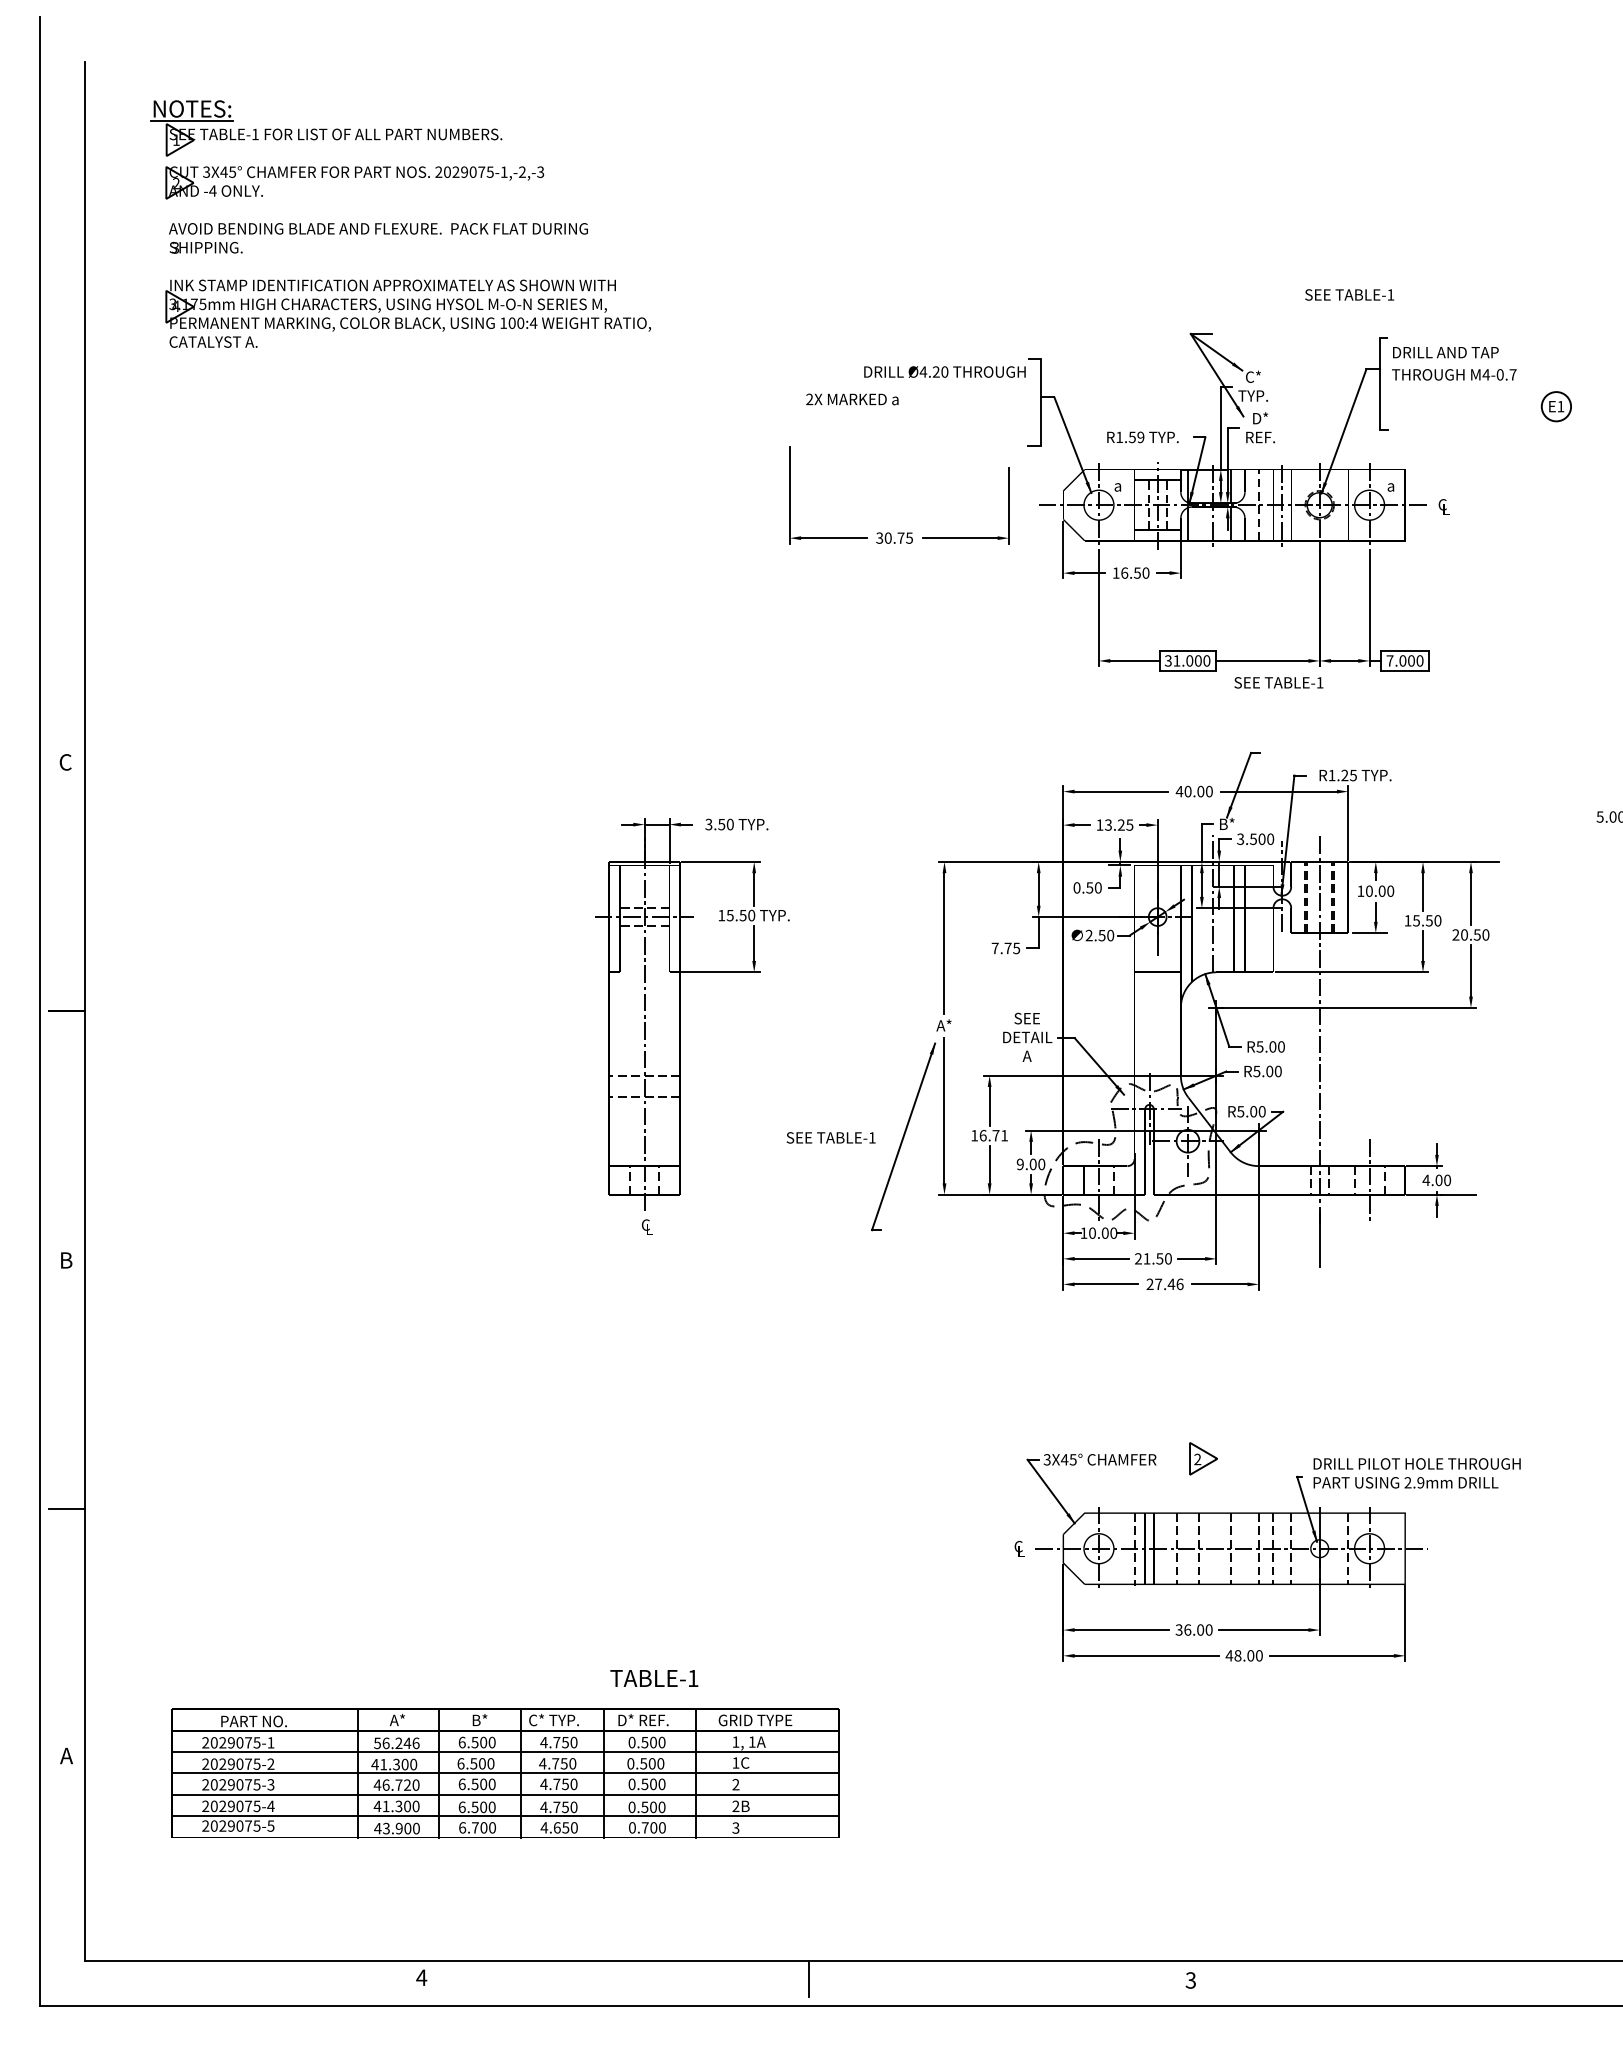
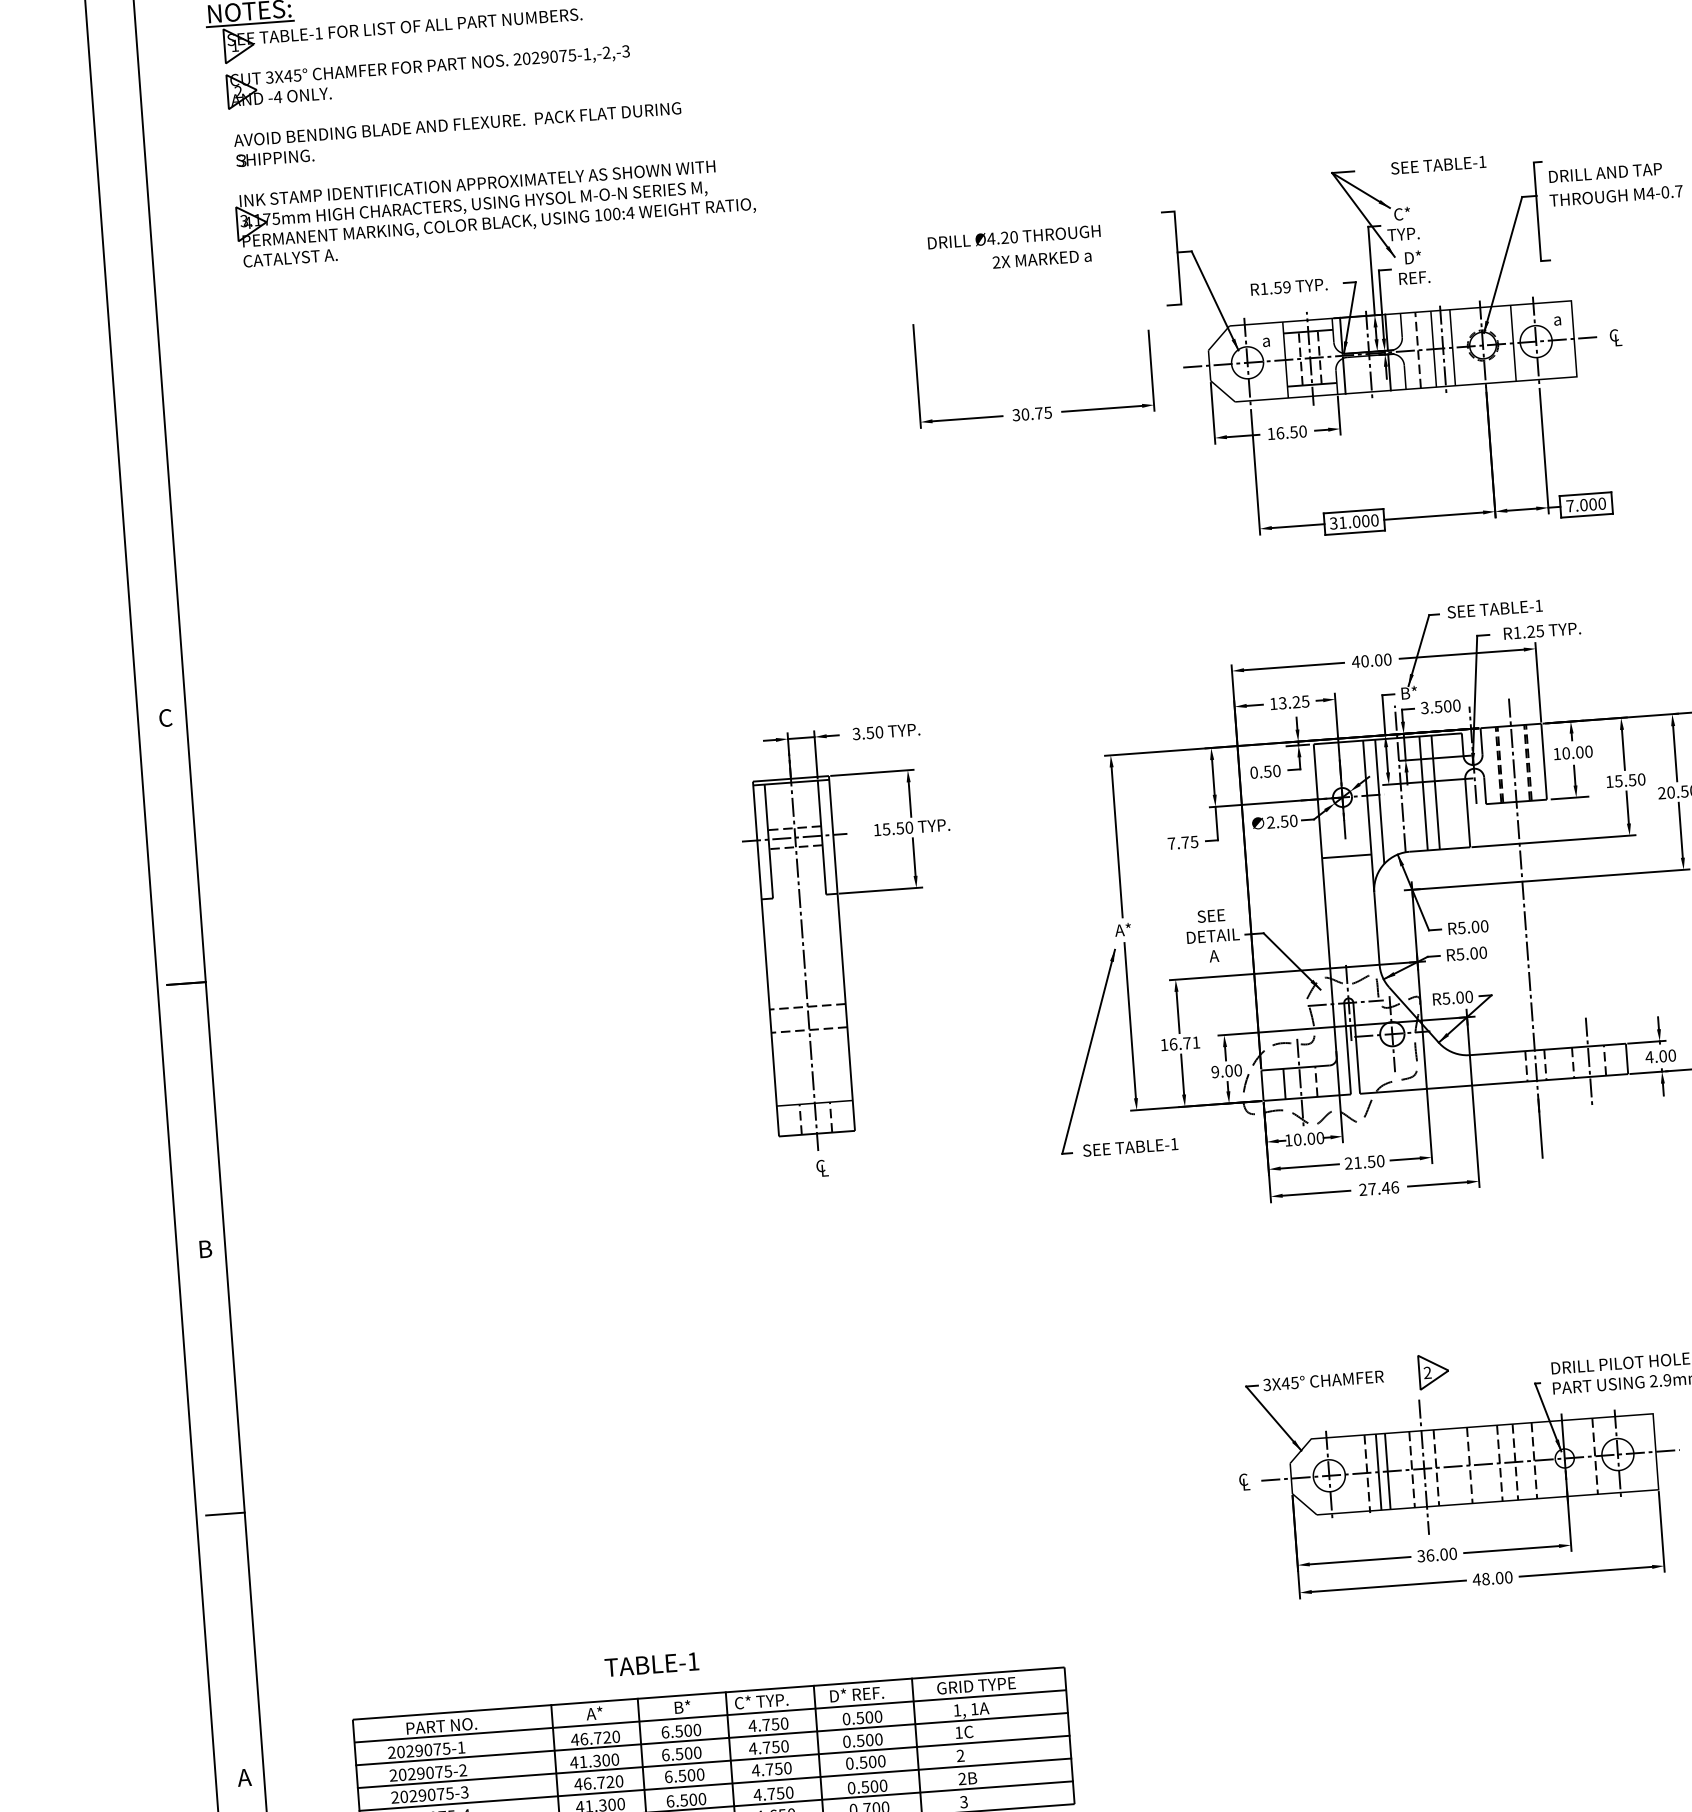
text: (1349, 294) -> (1438, 164), moved
text: (944, 371) -> (1013, 236), moved
text: (852, 399) -> (1042, 259), moved
text: (1278, 682) -> (1494, 608), moved
text: (830, 1137) -> (1129, 1147), moved
line: (1187, 1546) -> (1423, 1466), added
text: (654, 1678) -> (652, 1664), moved
text: (396, 1743) -> (595, 1738), 56.246 -> 46.720

